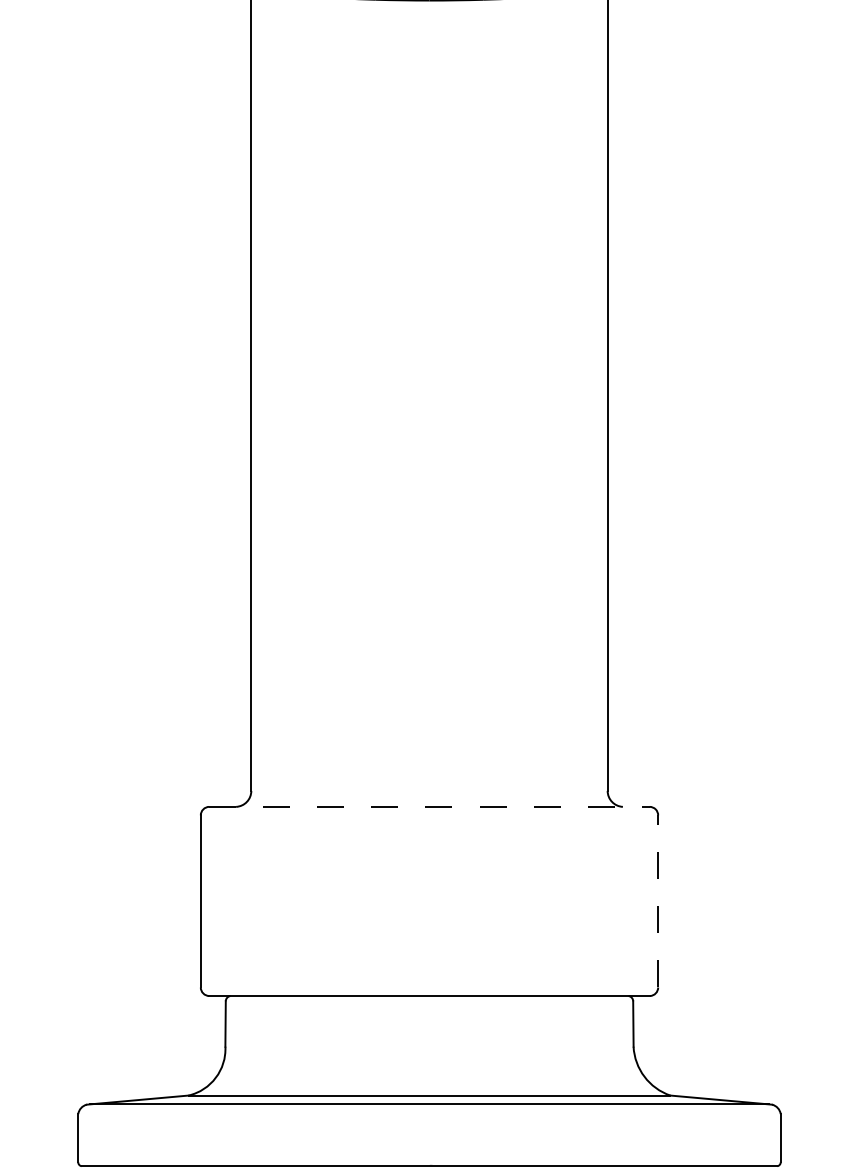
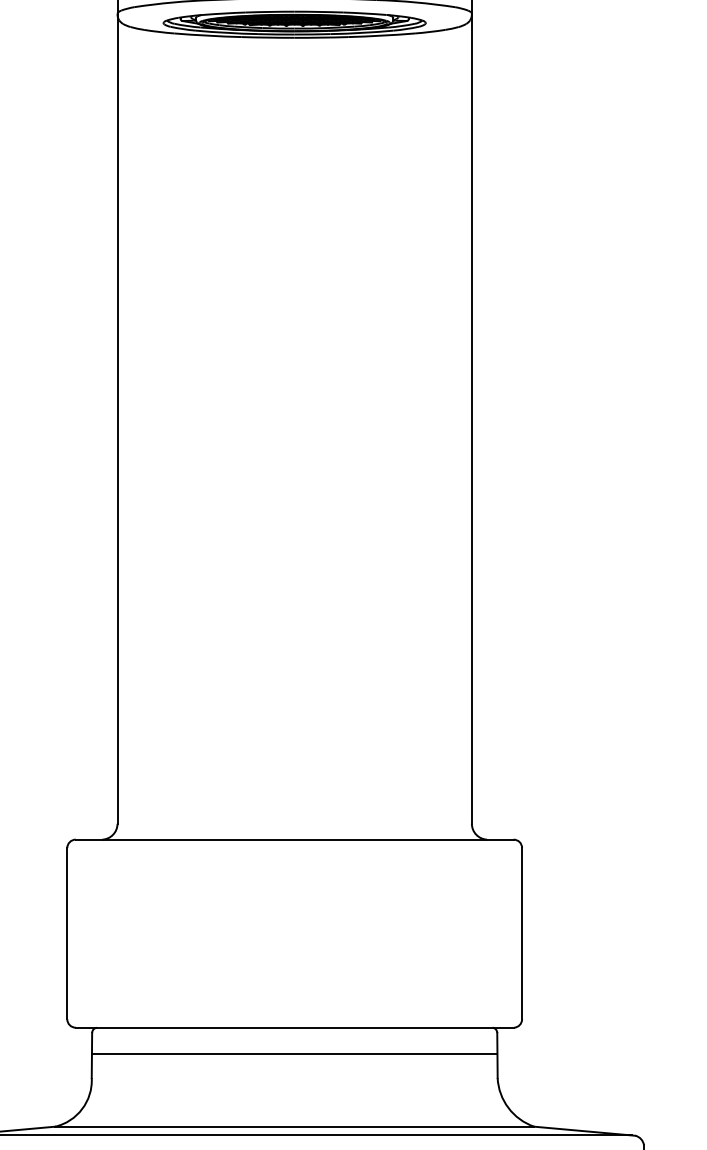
line: (429, 806) -> (294, 839), dashed -> solid
line: (658, 900) -> (522, 932), dashed -> solid
line: (429, 1022) -> (294, 1054), added

